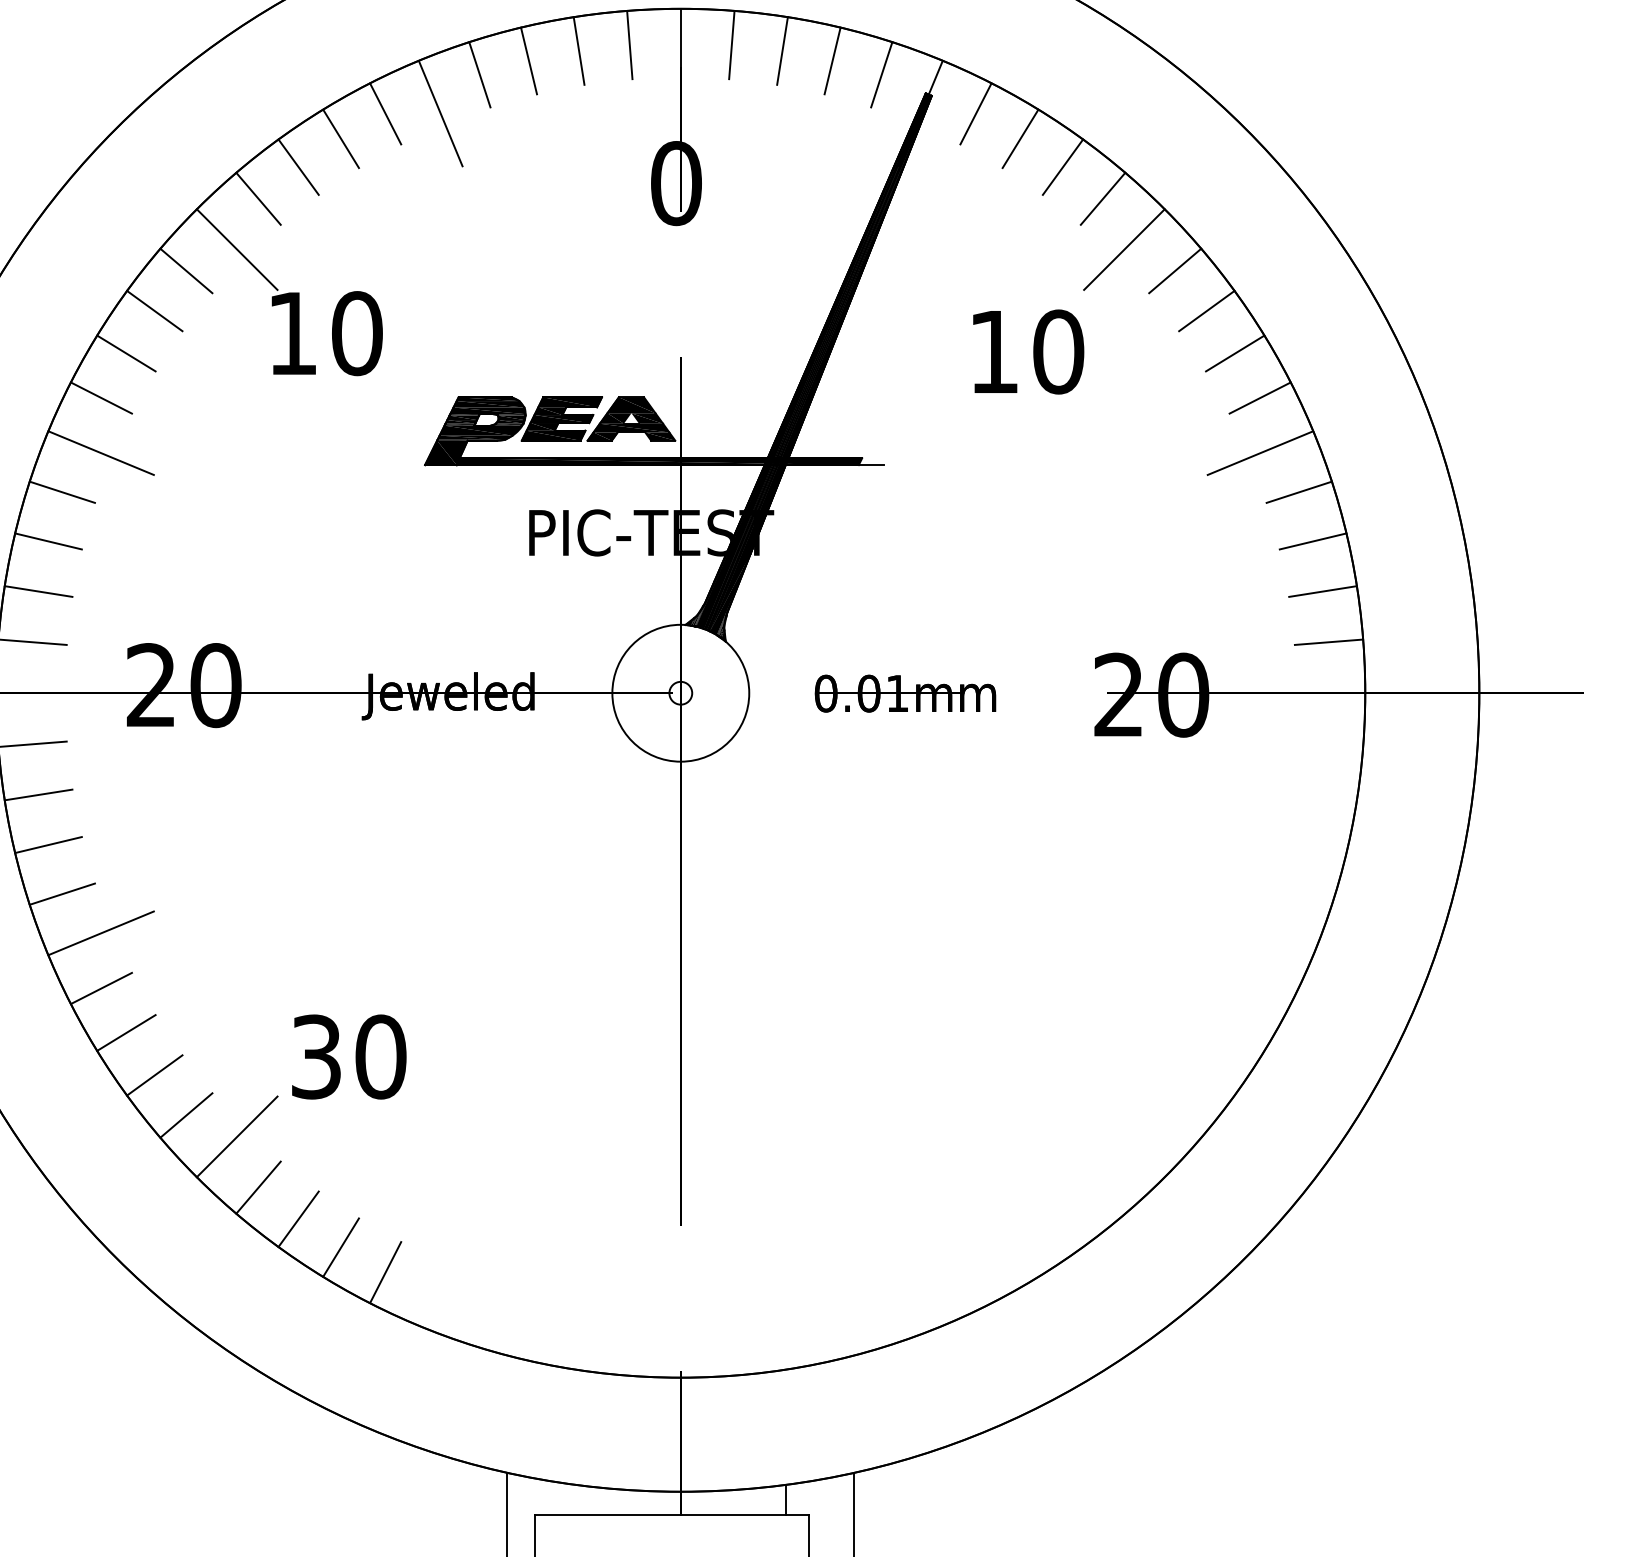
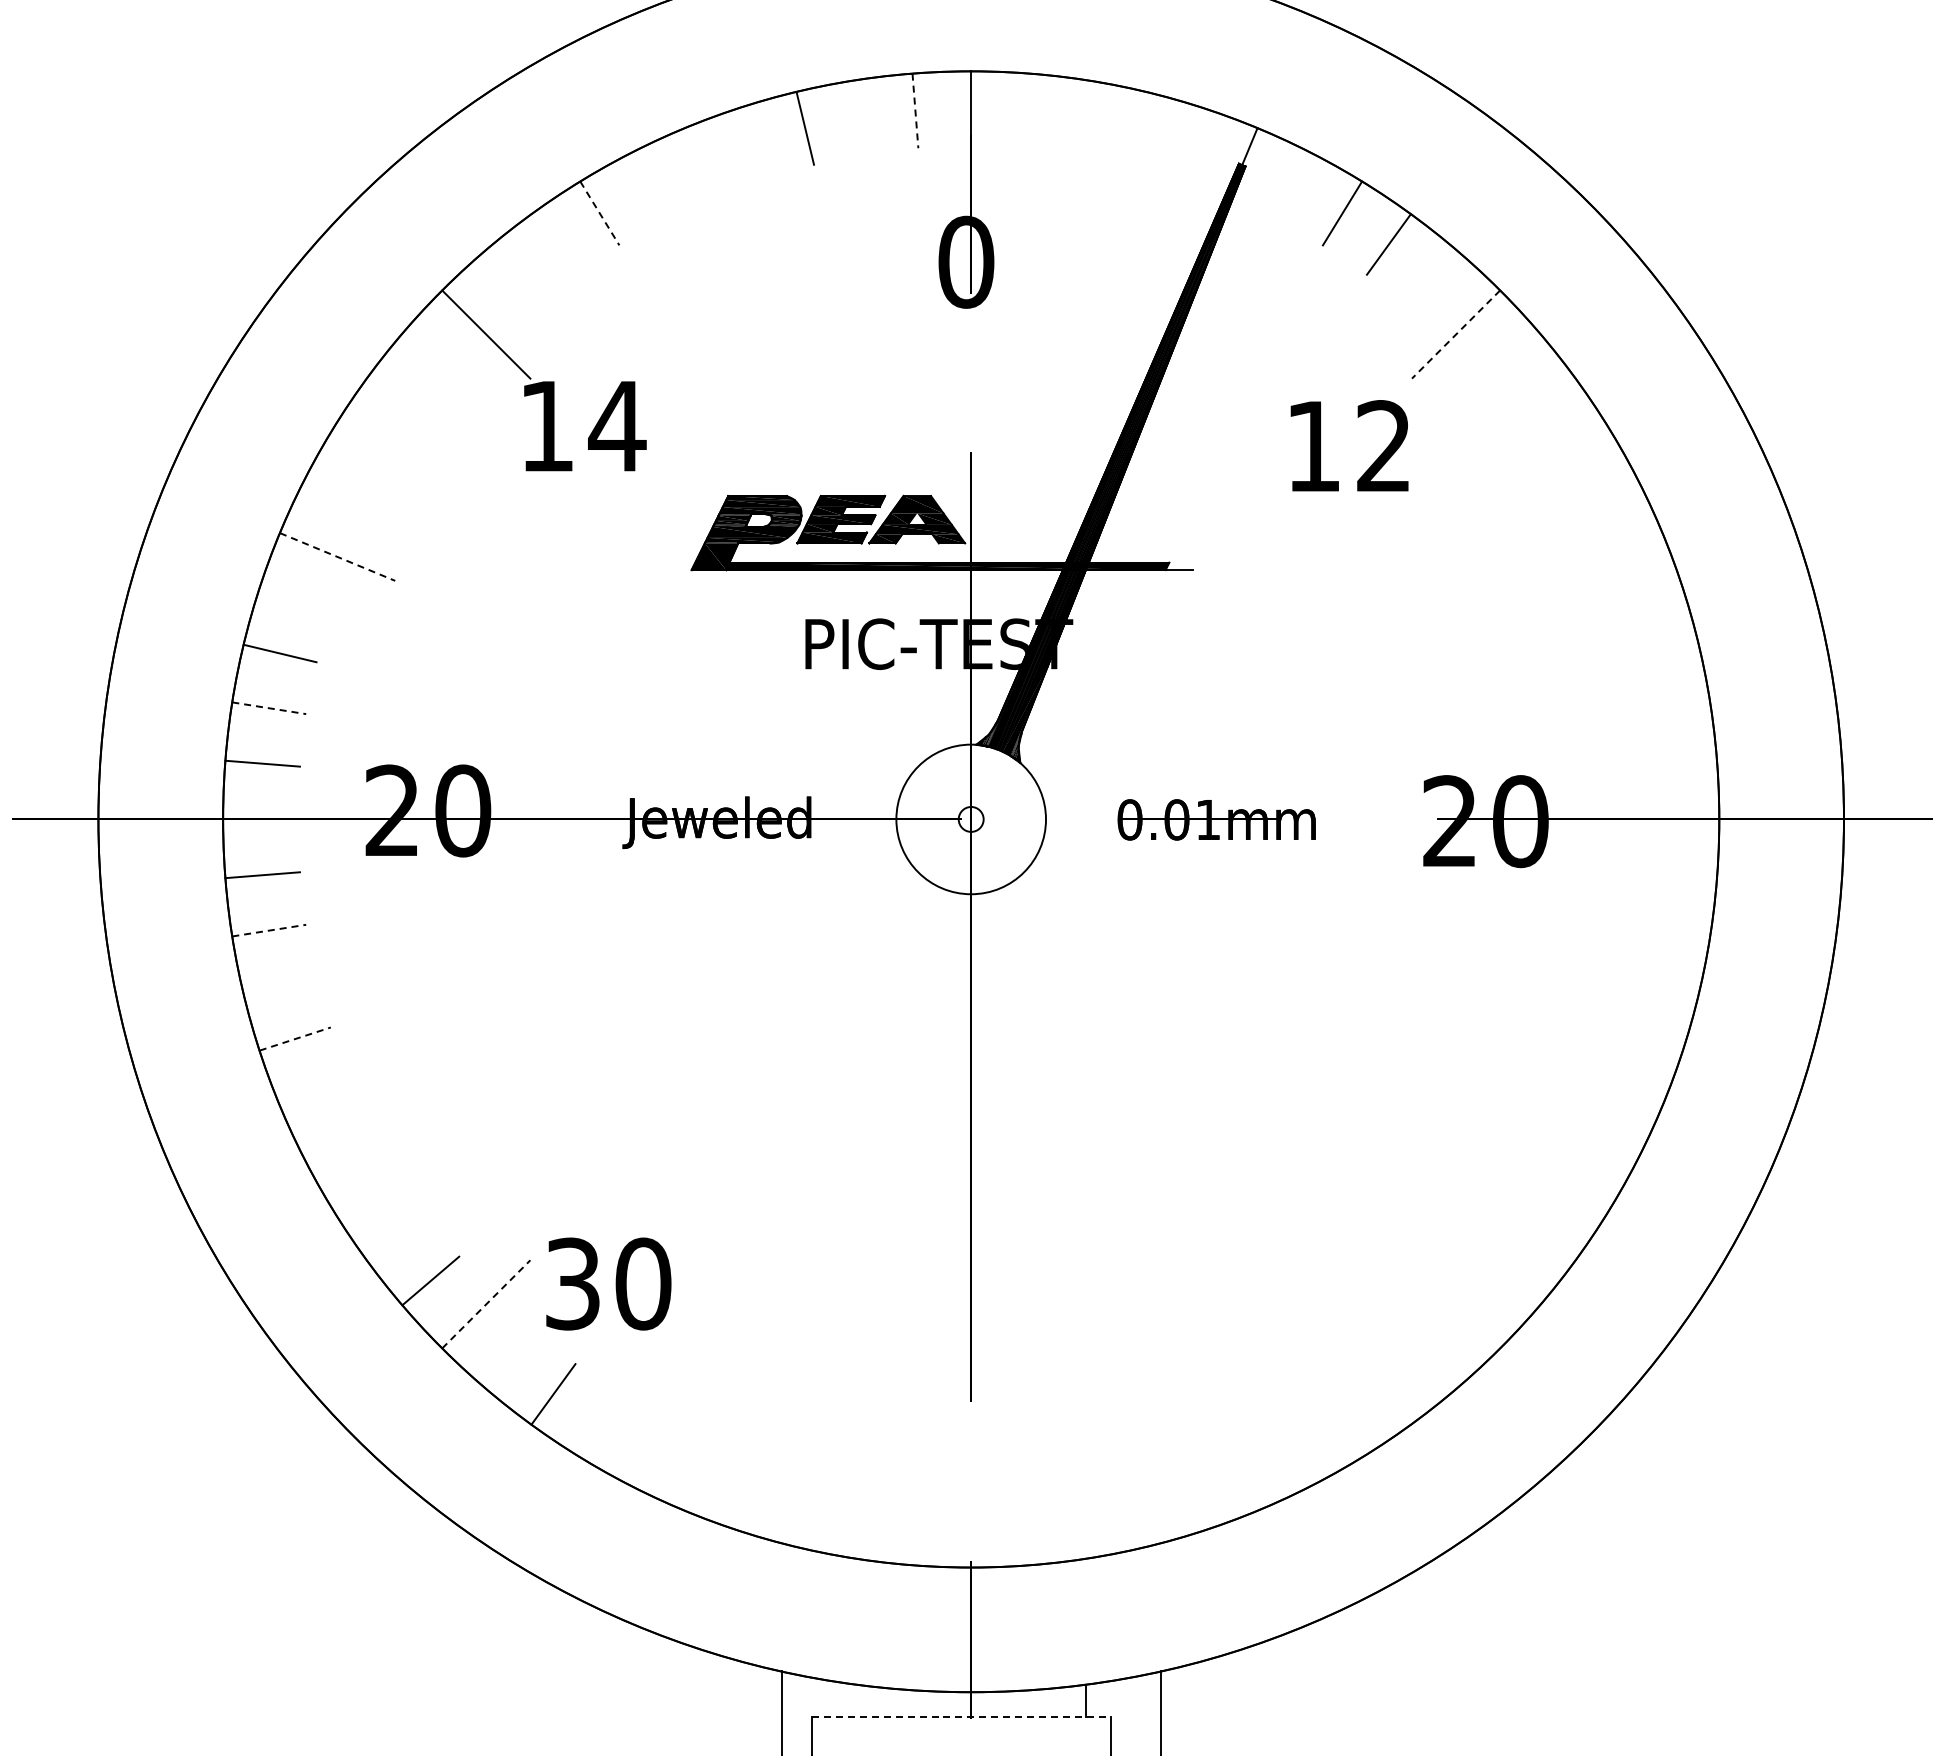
line: (731, 44) -> (1026, 110), removed
line: (629, 45) -> (915, 111), solid -> dashed
line: (578, 51) -> (859, 117), removed
line: (782, 51) -> (1082, 117), removed
line: (832, 61) -> (1136, 128), removed
line: (479, 74) -> (751, 143), removed
line: (881, 74) -> (1190, 143), removed
line: (385, 113) -> (648, 185), removed
line: (440, 113) -> (708, 185), removed
line: (975, 113) -> (1293, 185), removed
line: (341, 138) -> (600, 213), solid -> dashed
line: (298, 167) -> (553, 244), removed
line: (258, 198) -> (509, 278), removed
line: (1102, 198) -> (1432, 278), removed
line: (1123, 249) -> (1455, 334), solid -> dashed
line: (186, 270) -> (430, 357), removed
line: (1175, 270) -> (1511, 357), removed
line: (154, 310) -> (395, 401), removed
line: (1206, 310) -> (1545, 401), removed
text: (357, 332) -> (617, 425), 10 -> 14
line: (126, 352) -> (365, 447), removed
text: (1058, 352) -> (1384, 446), 10 -> 12
line: (1235, 352) -> (1577, 447), removed
line: (101, 397) -> (337, 496), removed
line: (1260, 397) -> (1604, 496), removed
line: (1260, 452) -> (1604, 556), removed
line: (101, 453) -> (338, 557), solid -> dashed
line: (61, 492) -> (294, 599), removed
line: (1298, 492) -> (1646, 599), removed
line: (1312, 541) -> (1661, 653), removed
line: (38, 591) -> (269, 708), solid -> dashed
line: (1323, 591) -> (1673, 708), removed
line: (1328, 642) -> (1679, 763), removed
line: (38, 794) -> (269, 930), solid -> dashed
line: (47, 845) -> (279, 985), removed
line: (62, 893) -> (295, 1038), solid -> dashed
line: (101, 933) -> (337, 1081), removed
line: (101, 988) -> (337, 1142), removed
line: (126, 1032) -> (365, 1190), removed
text: (348, 1056) -> (608, 1283), moved
line: (154, 1075) -> (395, 1237), removed
line: (237, 1136) -> (486, 1303), solid -> dashed
line: (258, 1187) -> (509, 1359), removed
line: (340, 1247) -> (599, 1425), removed
line: (385, 1272) -> (648, 1452), removed
line: (671, 1514) -> (961, 1717), solid -> dashed

